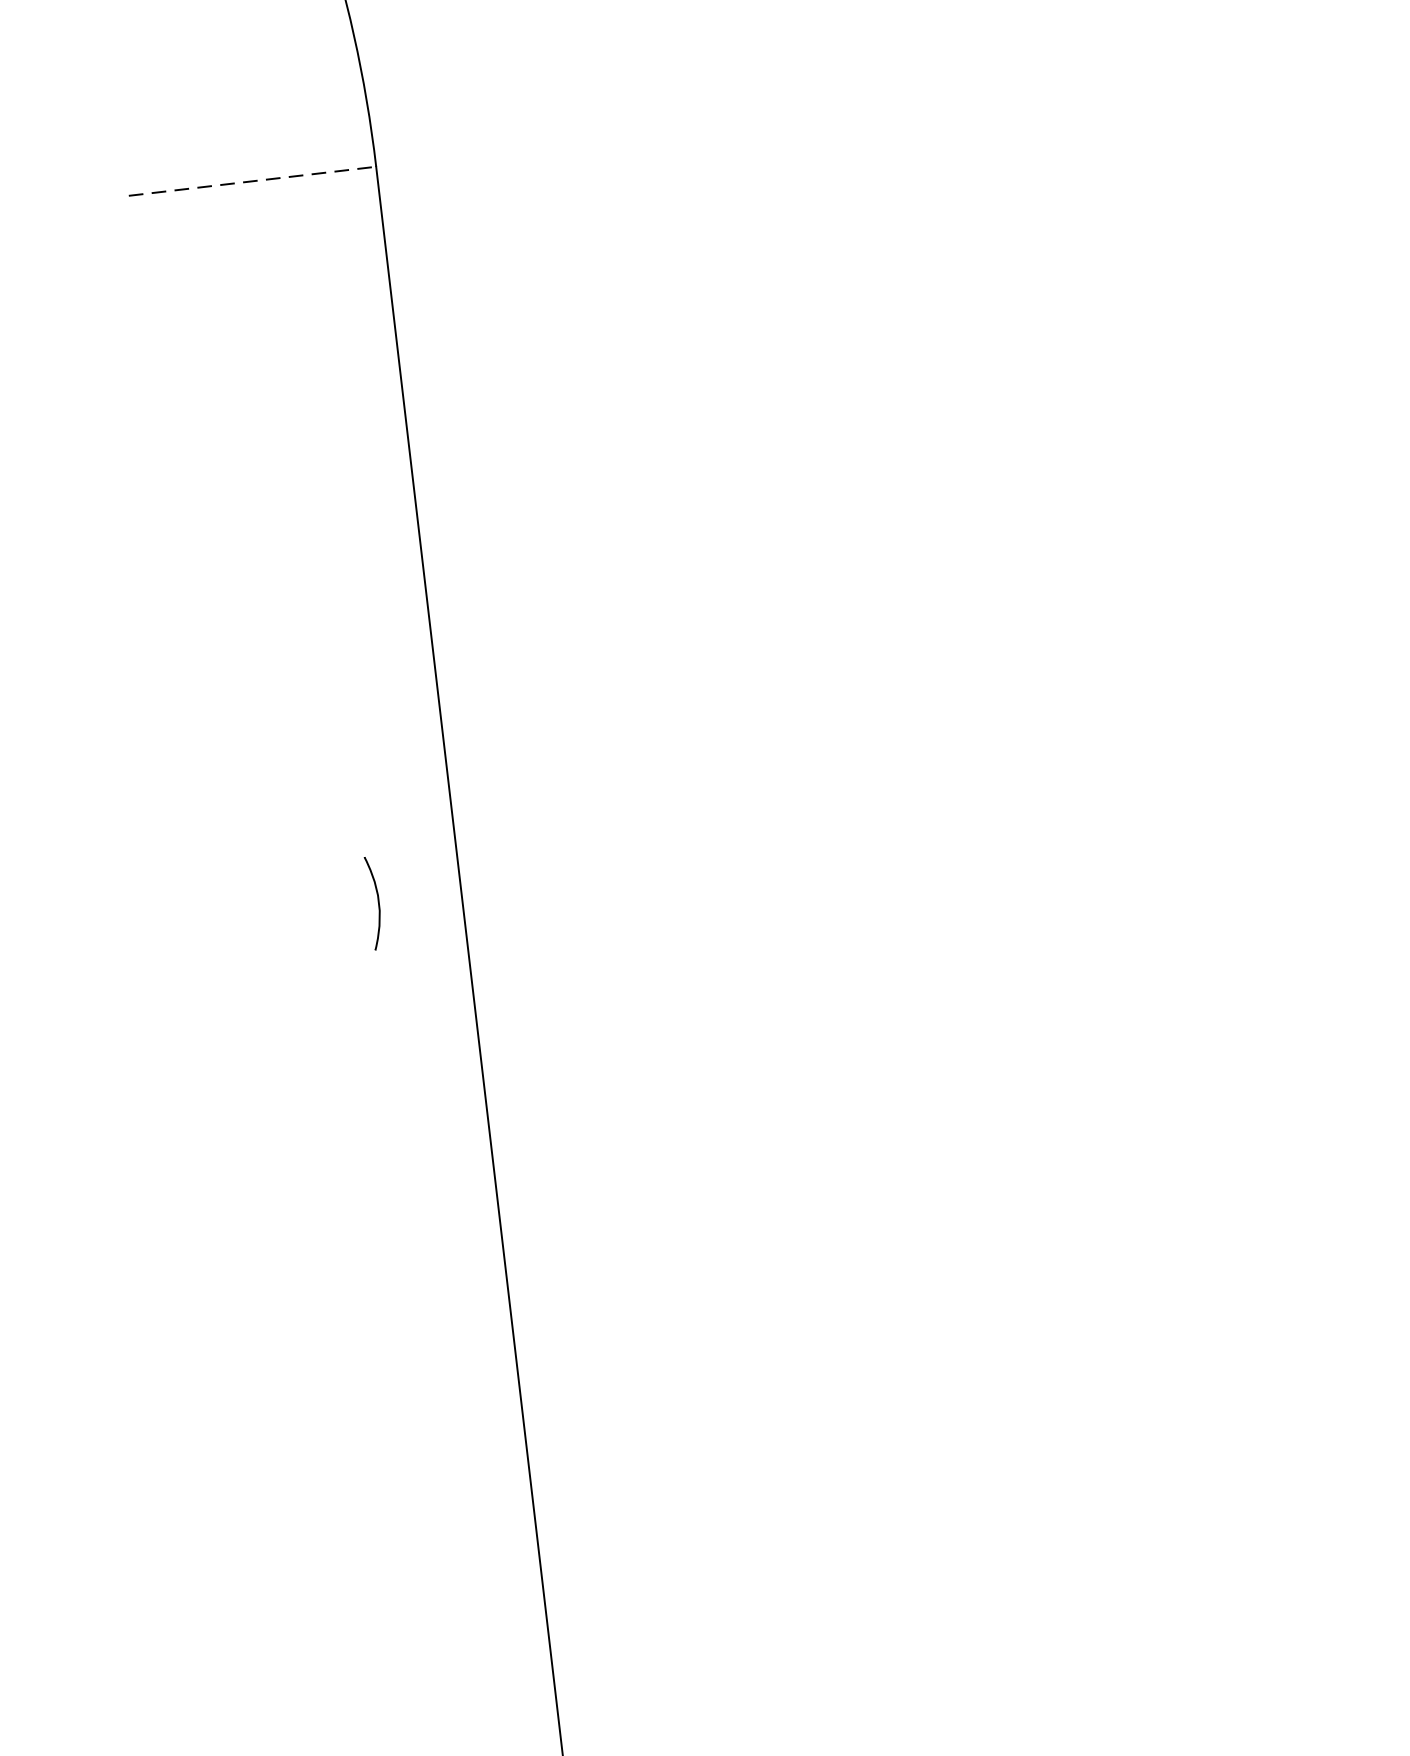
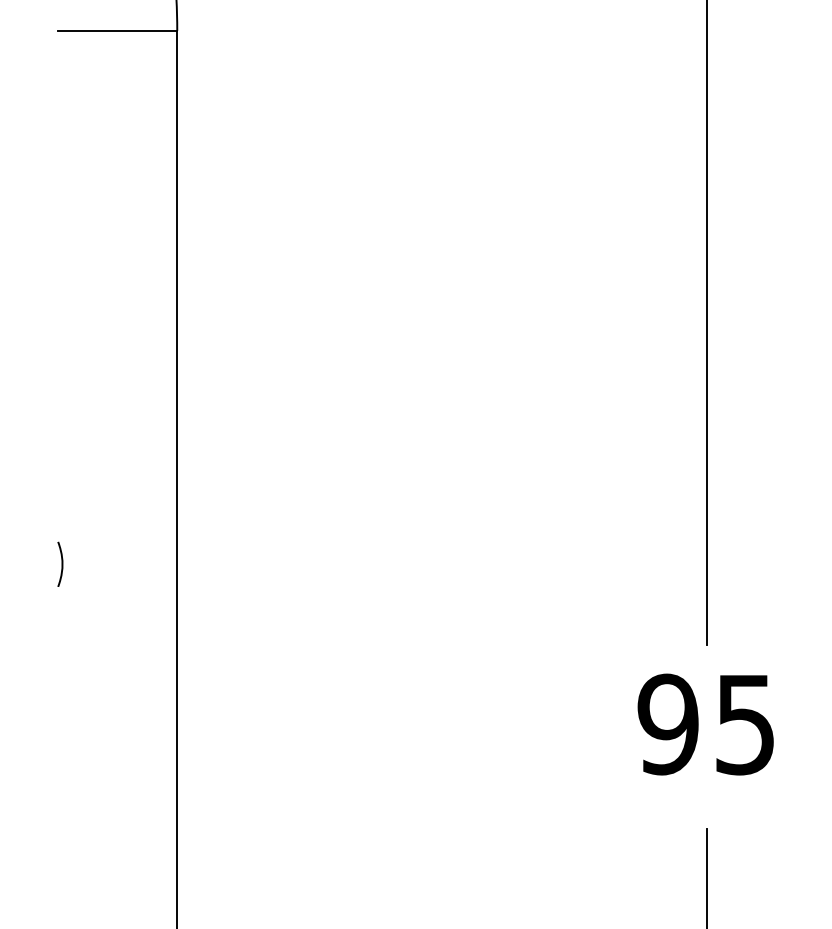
line: (251, 180) -> (117, 30), dashed -> solid
curve: (376, 901) -> (61, 563), moved

